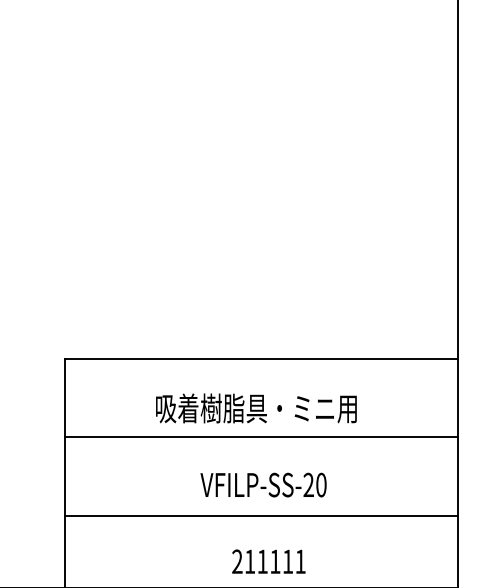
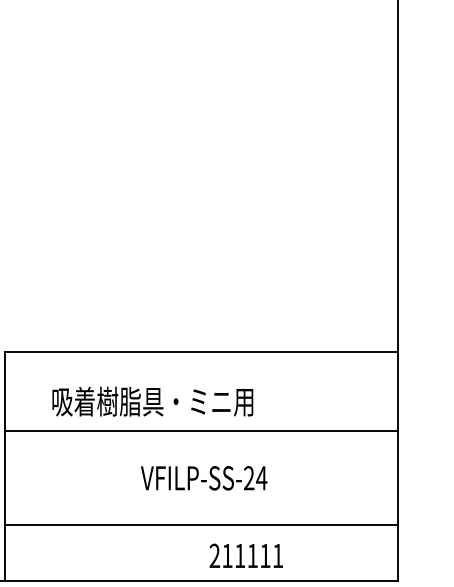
text: (256, 408) -> (152, 401), moved
text: (321, 484) -> (261, 477), VFILP-SS-20 -> VFILP-SS-24
line: (260, 516) -> (200, 524), moved
text: (268, 561) -> (245, 555), moved

